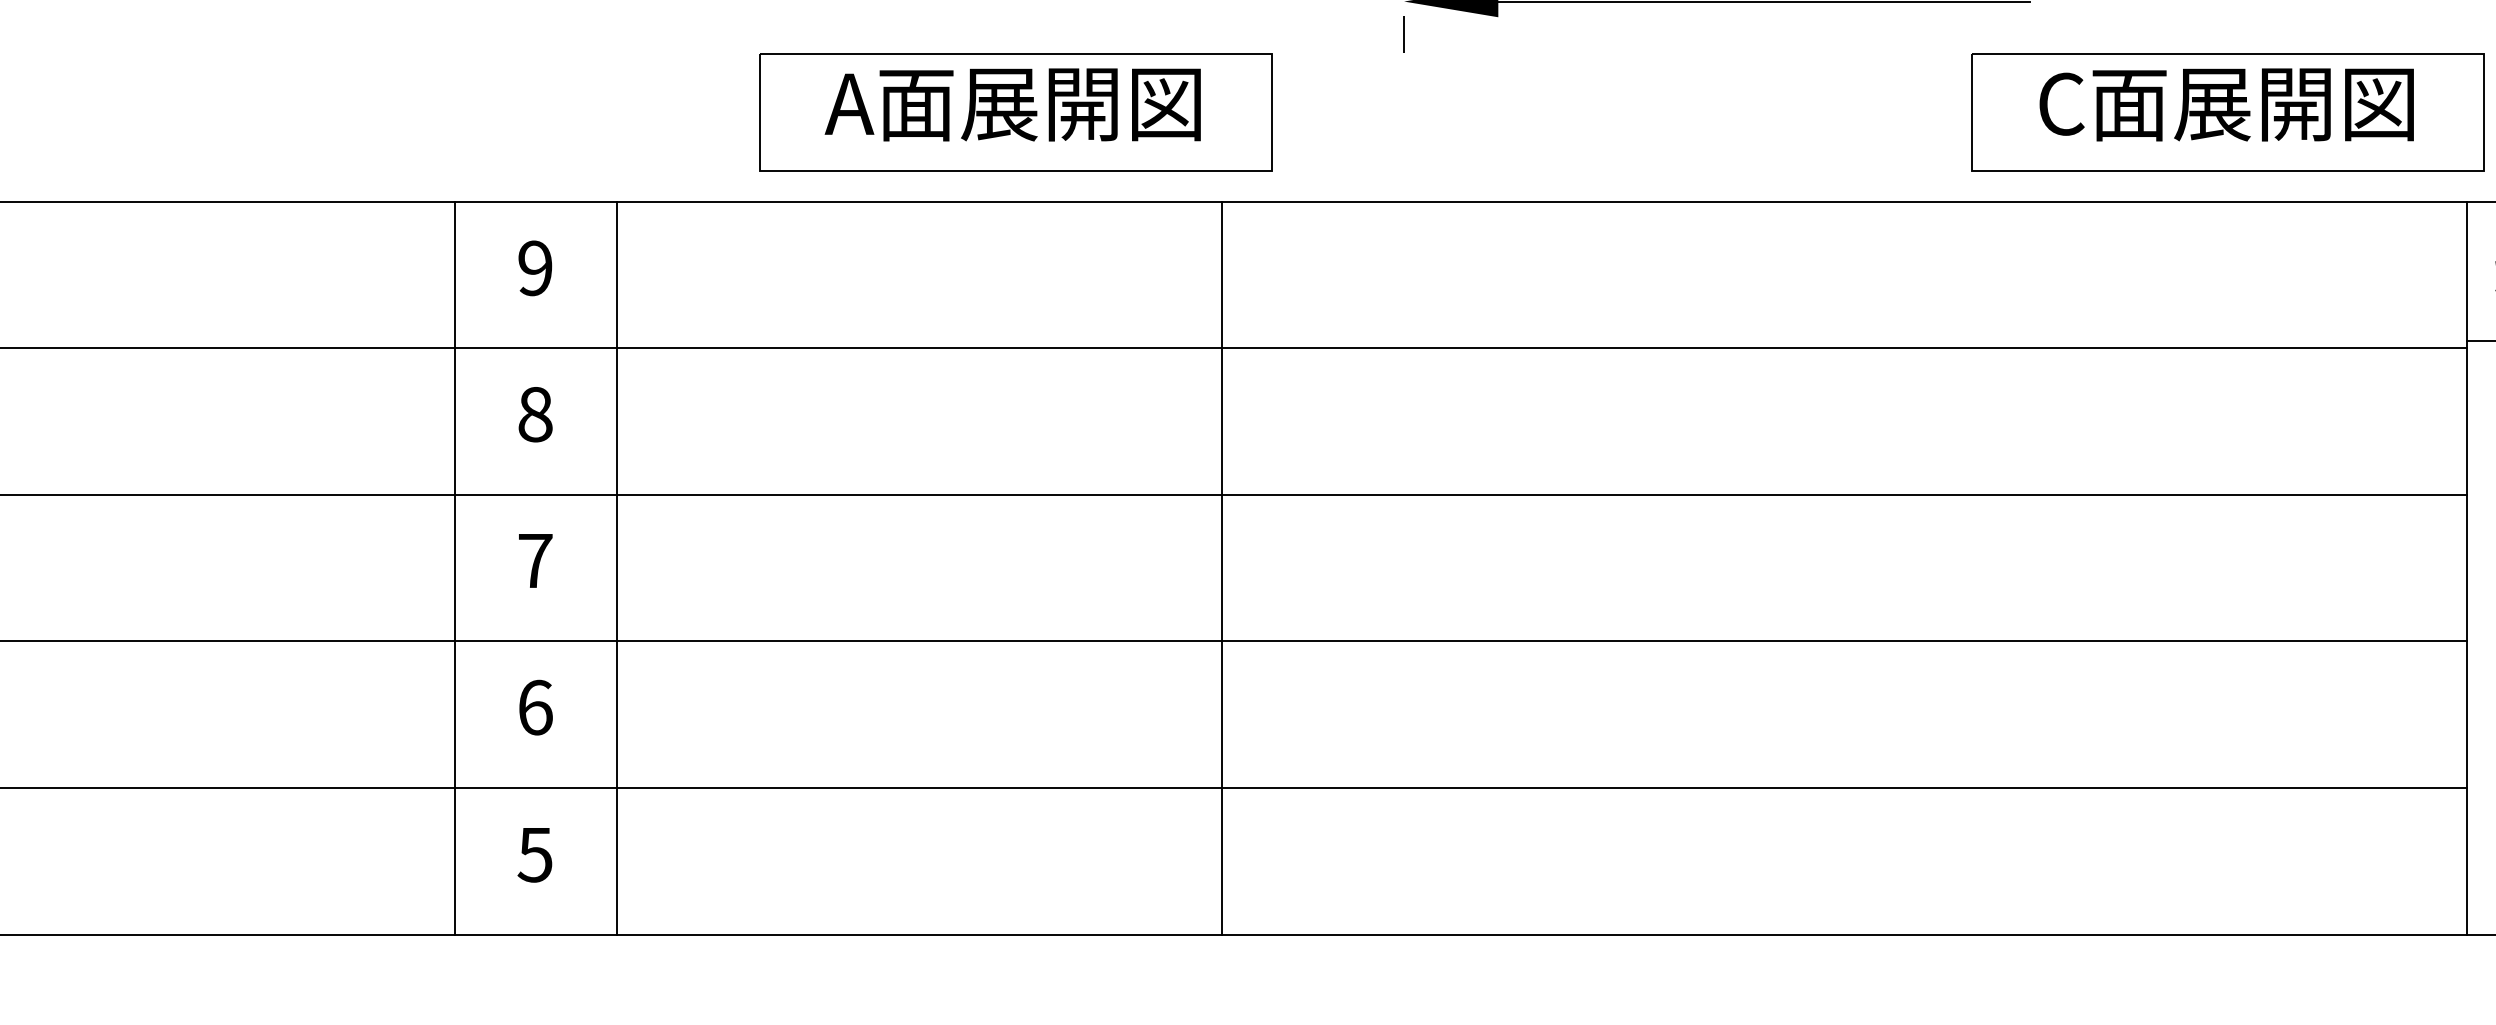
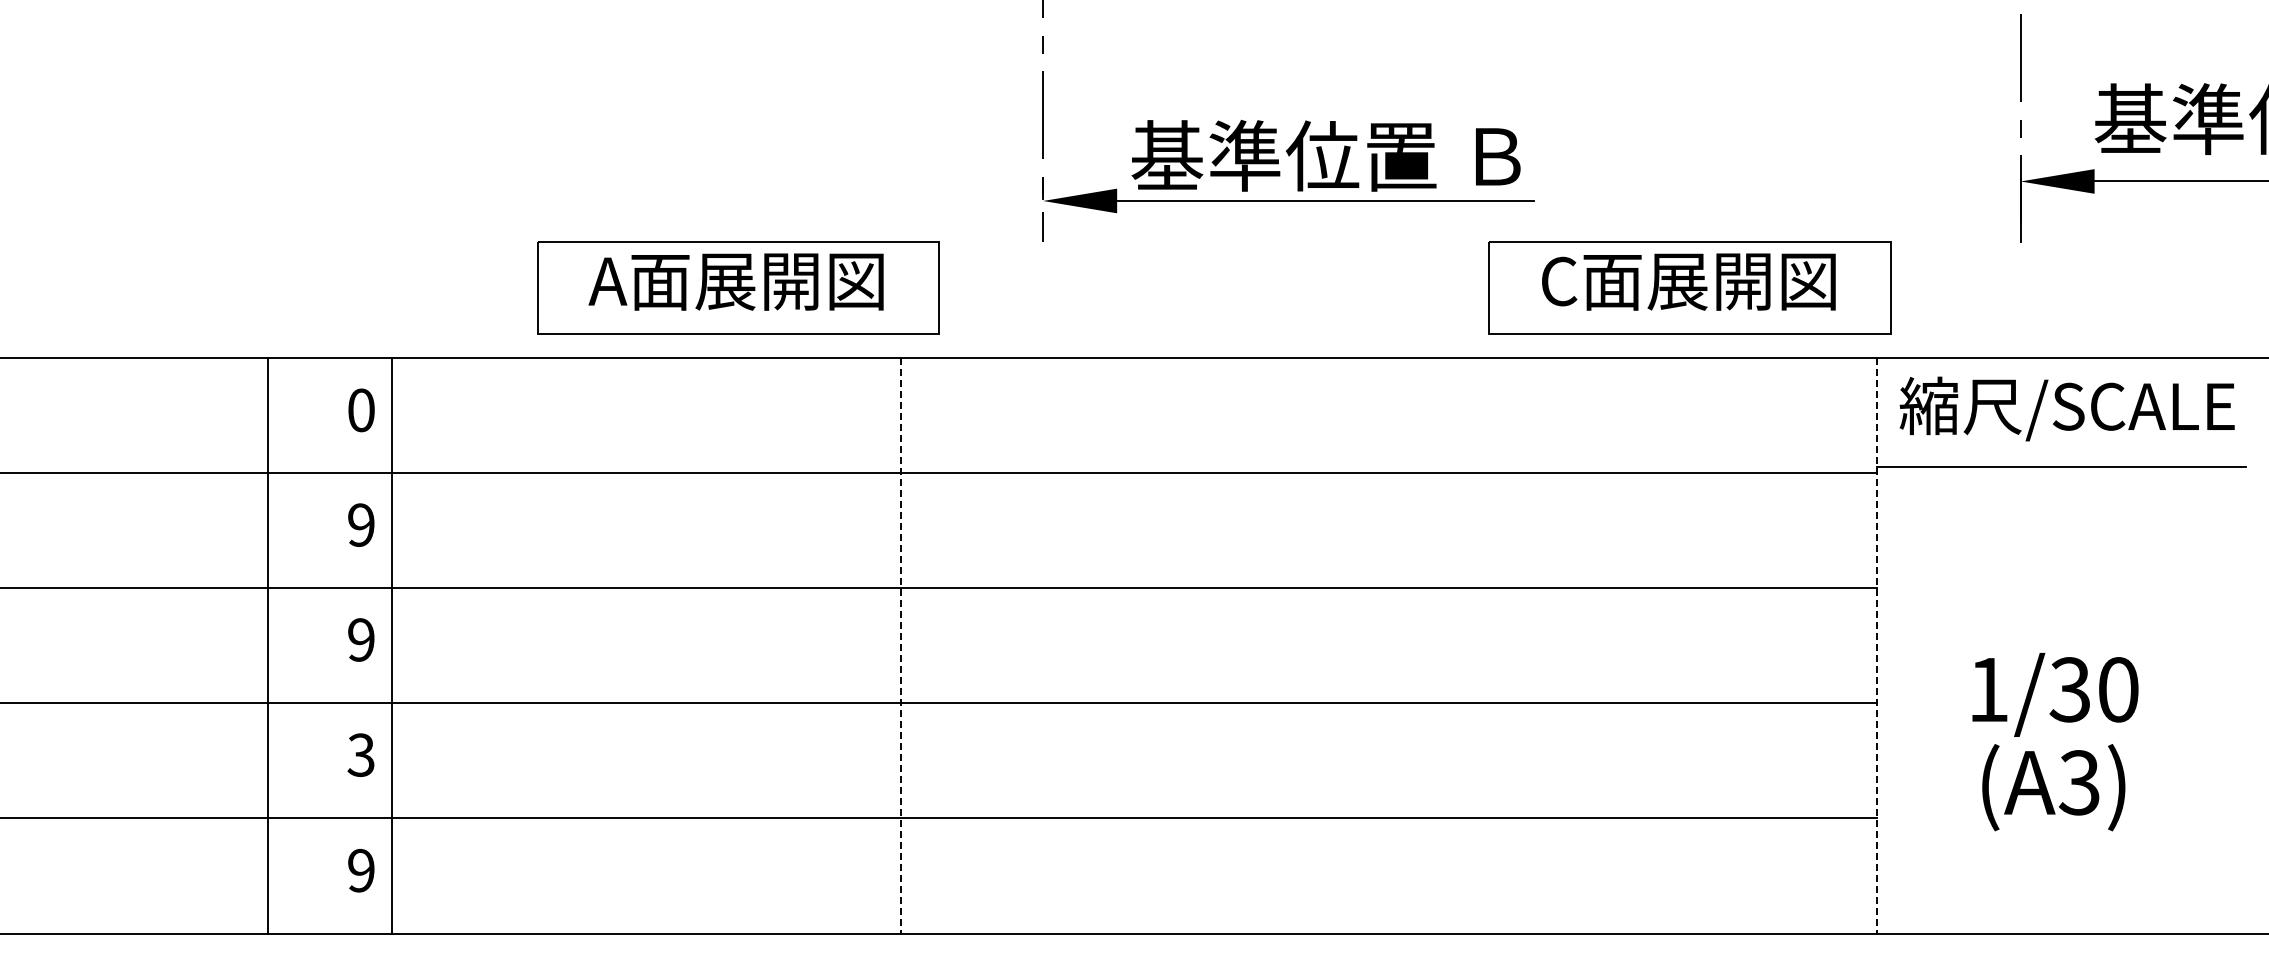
text: (535, 268) -> (361, 410), 9 -> 0
text: (535, 413) -> (361, 524), 8 -> 9
text: (535, 560) -> (361, 639), 7 -> 9
line: (454, 567) -> (267, 645), moved
line: (617, 567) -> (392, 645), moved
line: (1222, 569) -> (900, 646), solid -> dashed
line: (2467, 569) -> (1877, 646), solid -> dashed
text: (535, 706) -> (361, 754), 6 -> 3
text: (534, 854) -> (360, 870), 5 -> 9

